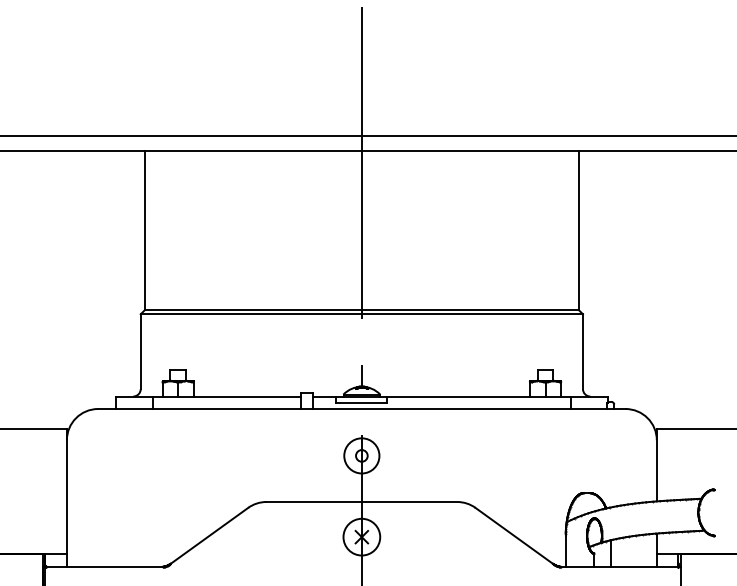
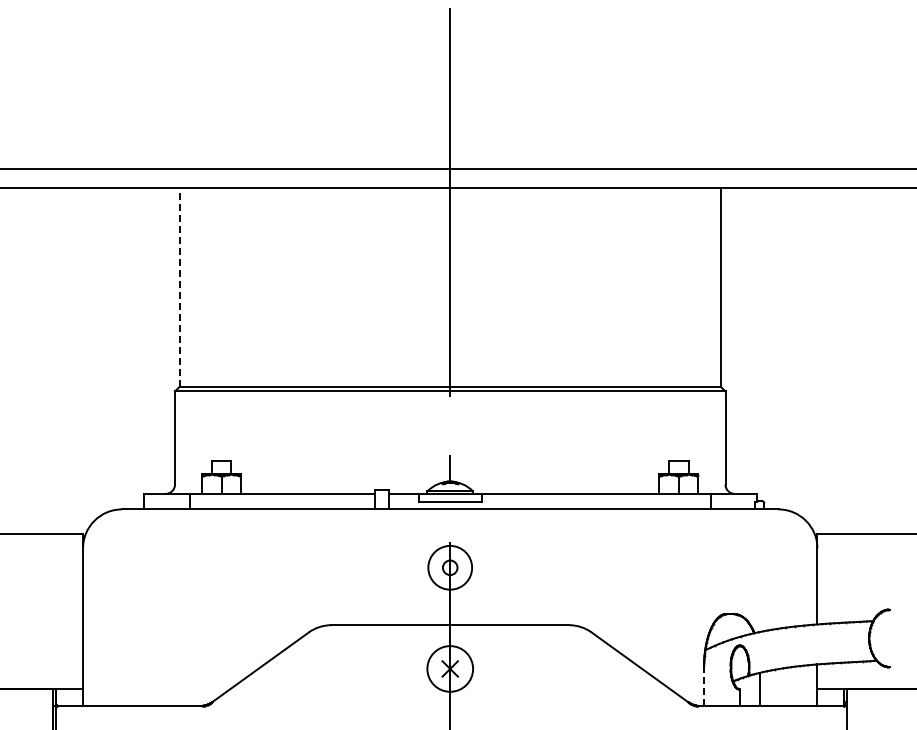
line: (144, 230) -> (179, 287), solid -> dashed
line: (566, 551) -> (704, 686), solid -> dashed

